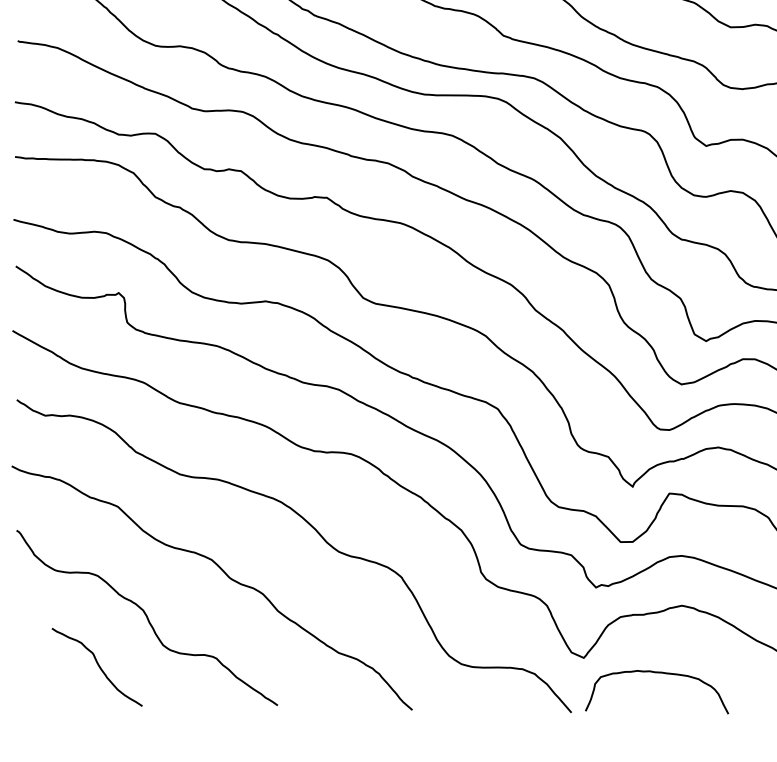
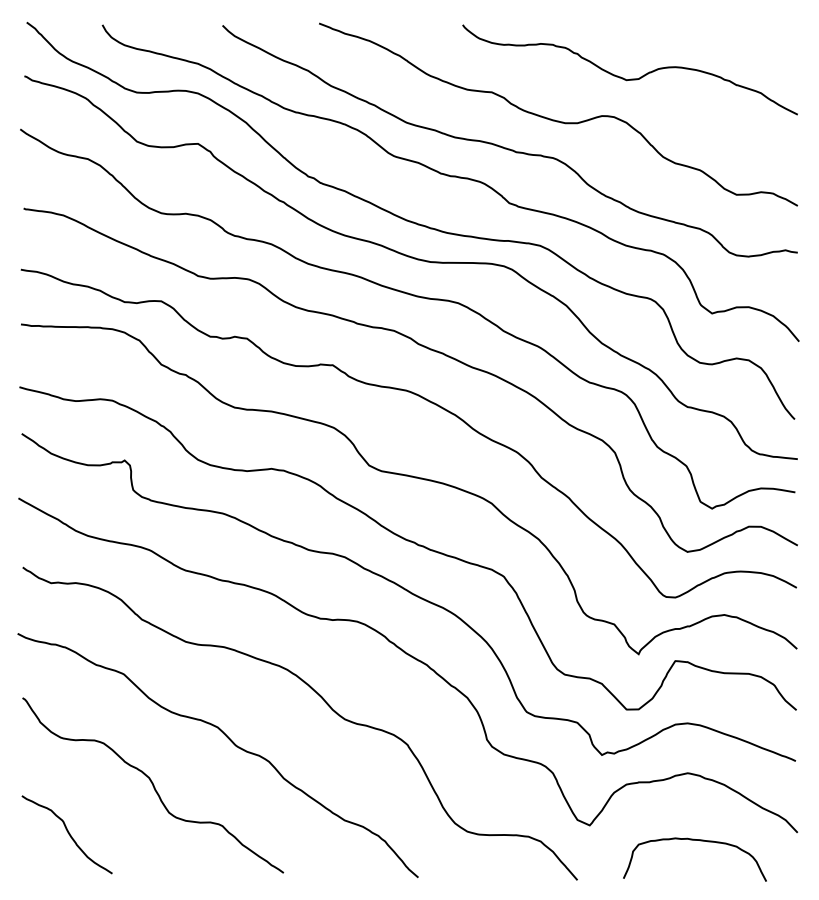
curve: (98, 667) -> (68, 834), moved
curve: (662, 674) -> (700, 841), moved

